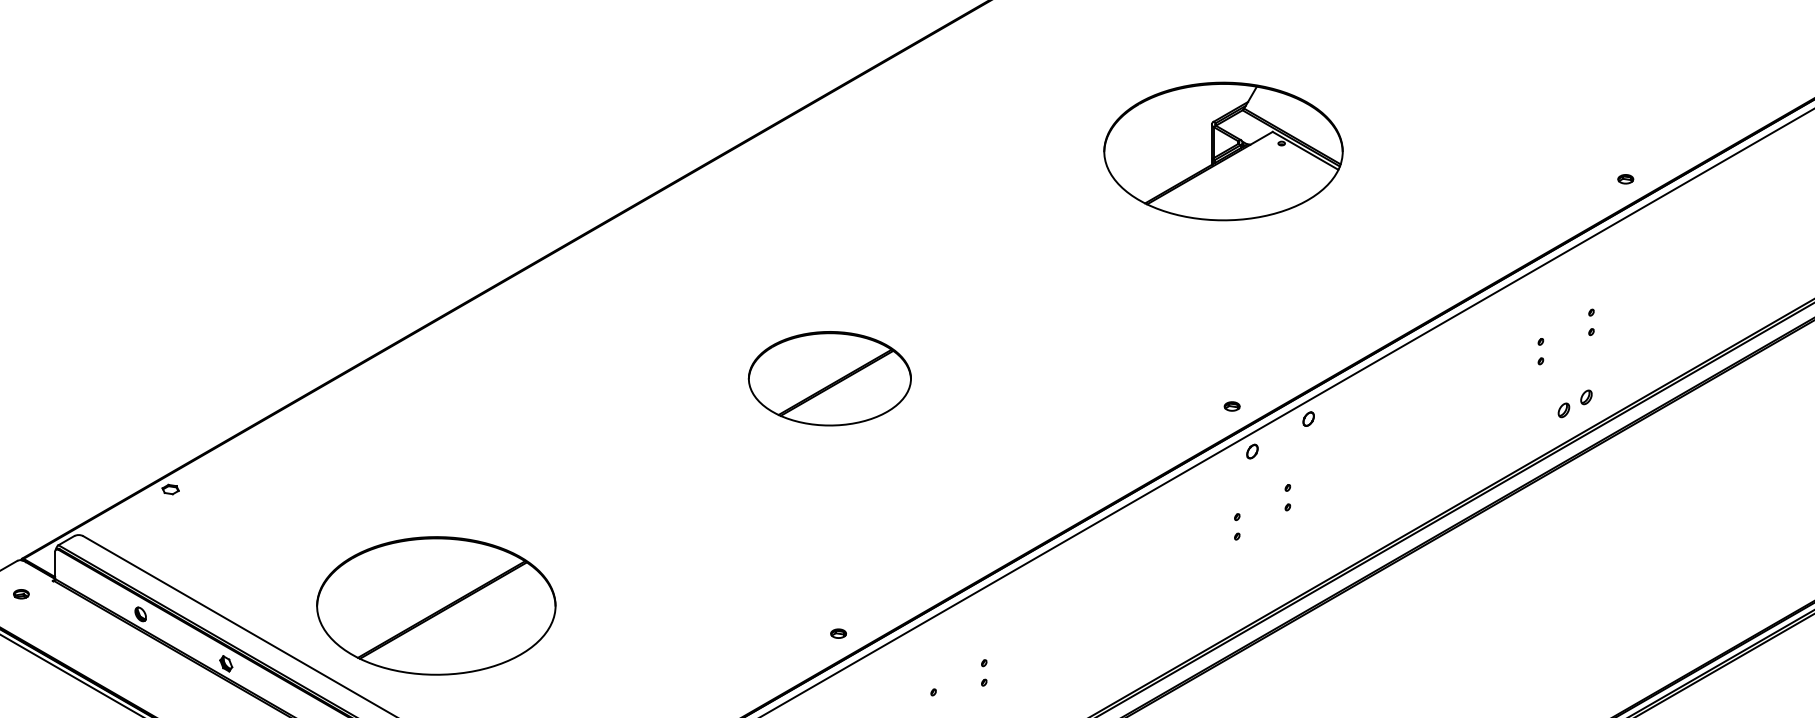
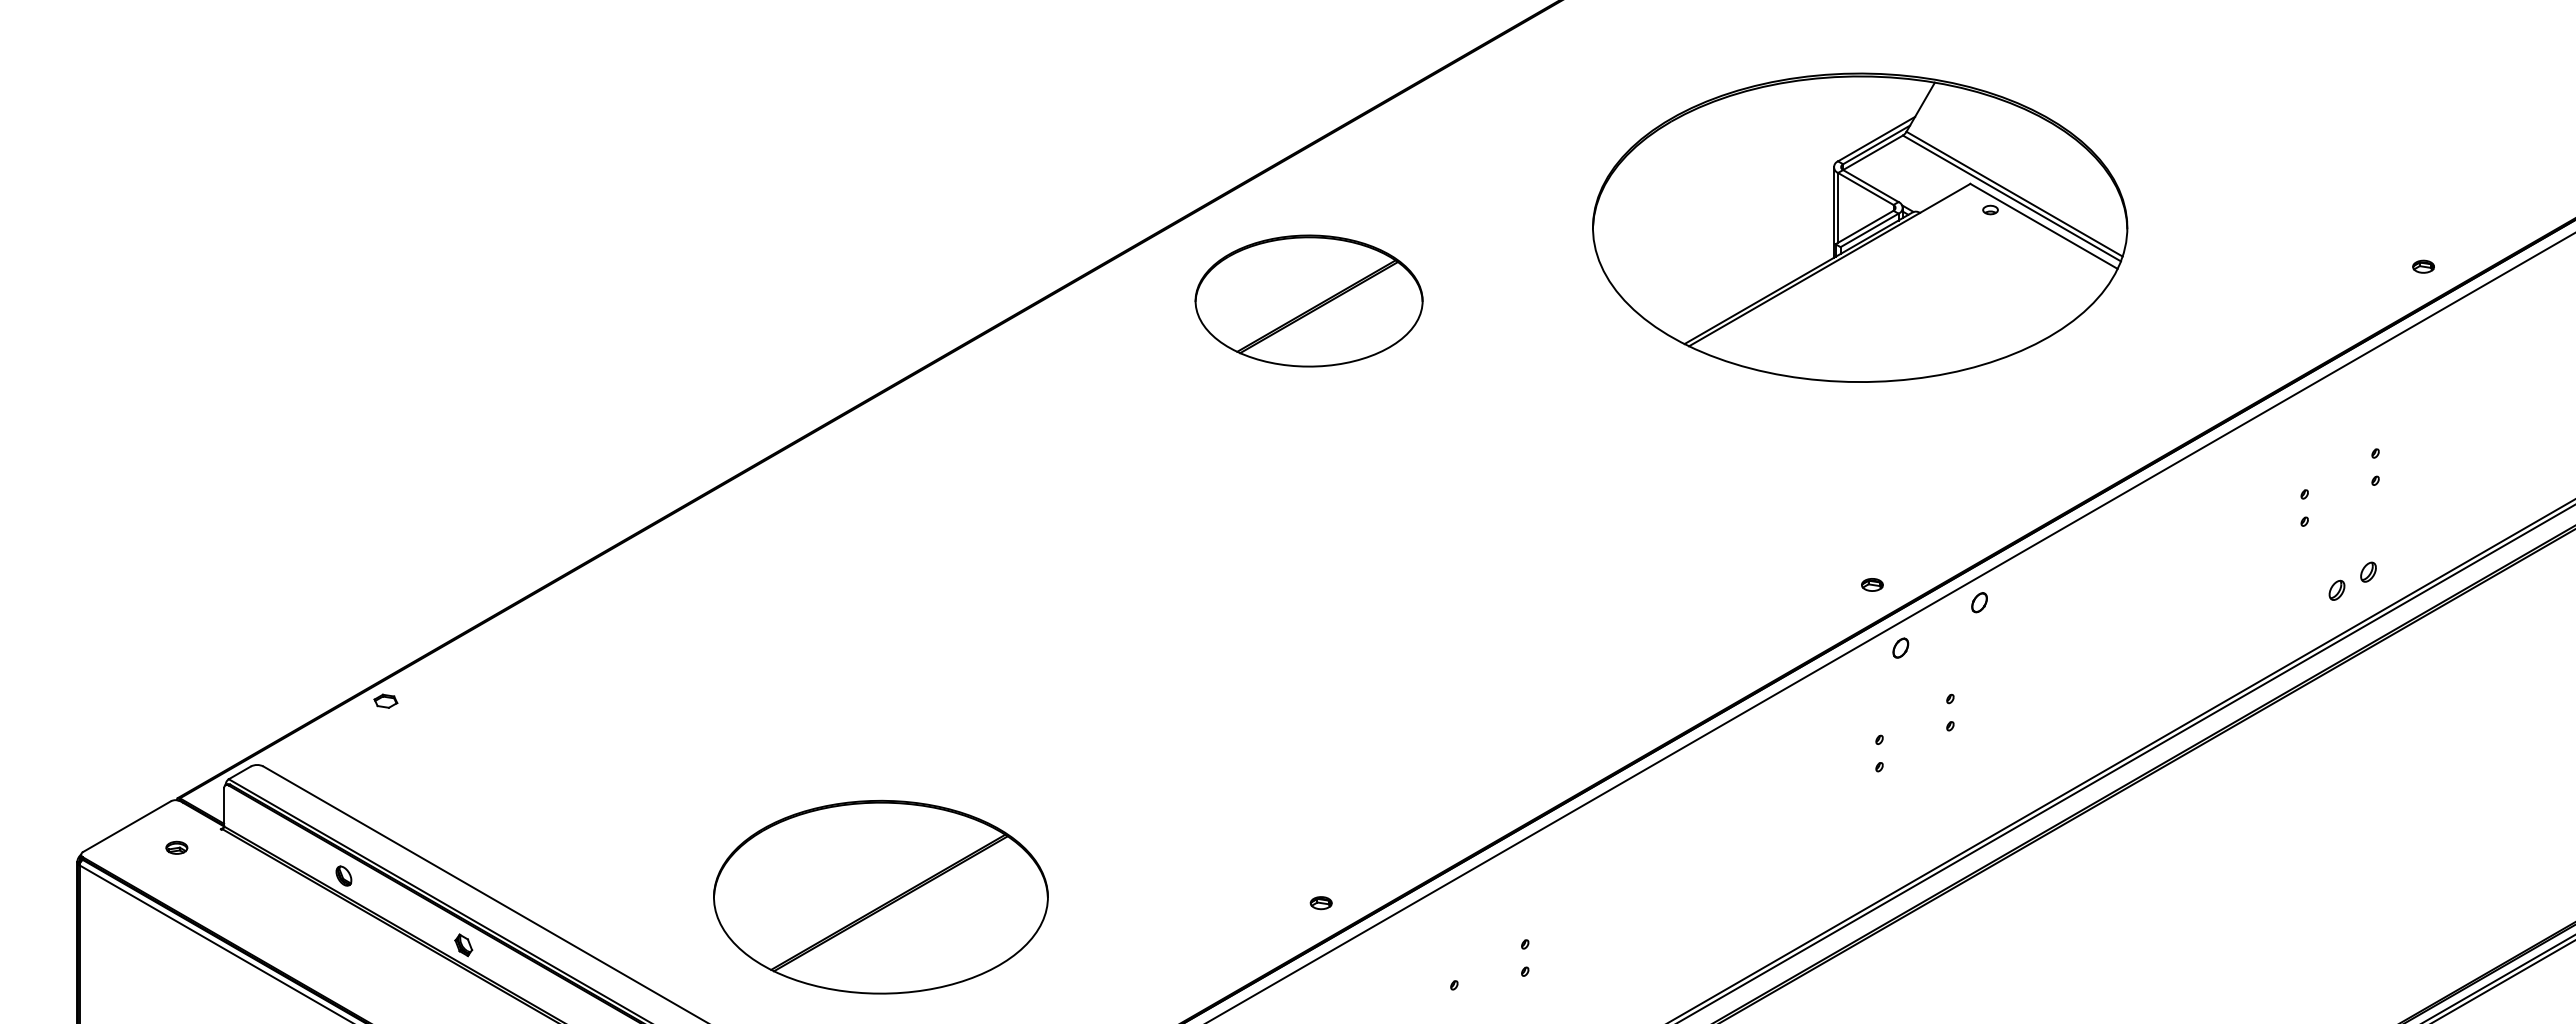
part: (1223, 151) -> (1860, 227), size x1.6
part: (829, 378) -> (1308, 300), moved
part: (436, 605) -> (880, 896), moved

